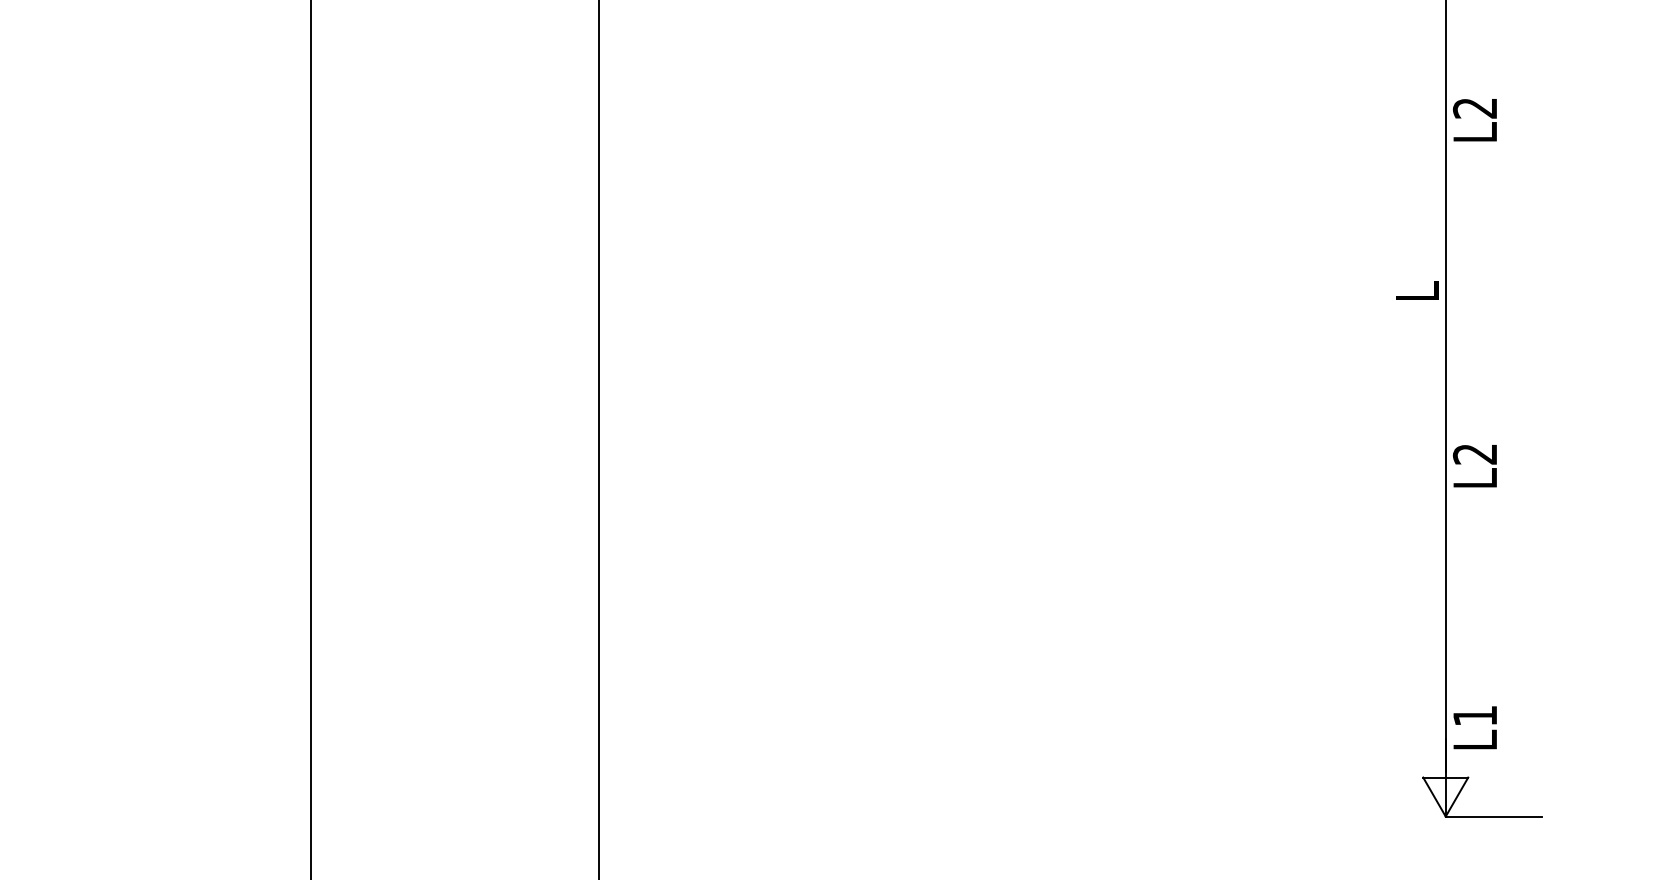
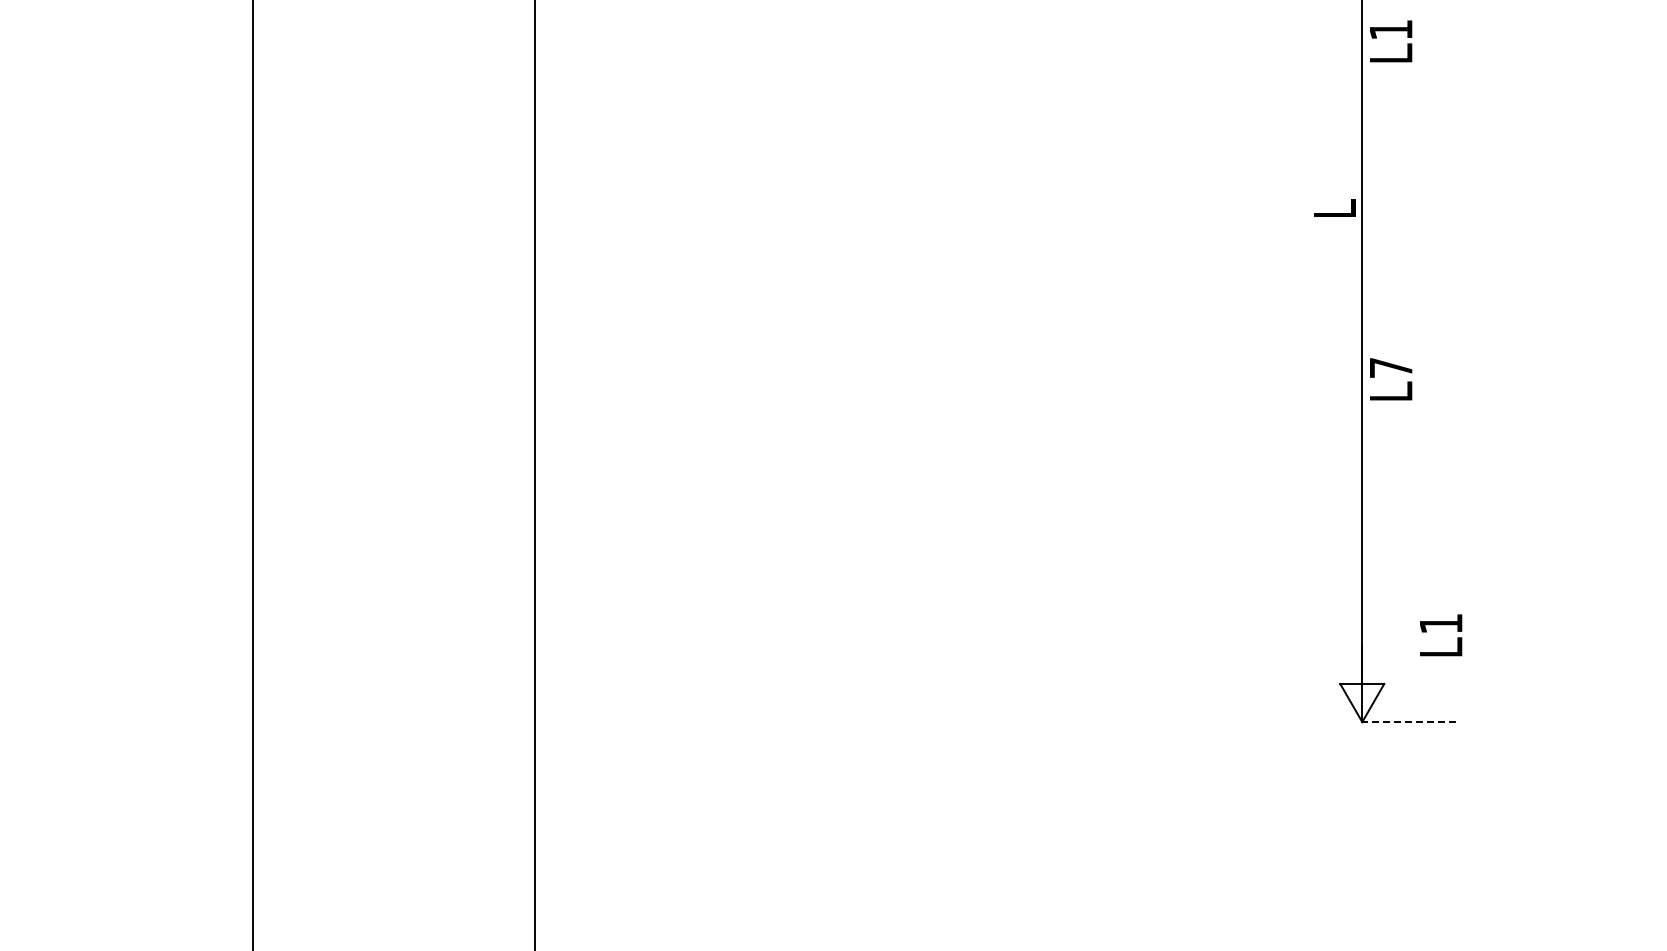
text: (1474, 108) -> (1390, 30), L2 -> L1
text: (1474, 454) -> (1390, 368), L2 -> L7
text: (1475, 727) -> (1441, 635), moved
line: (1493, 816) -> (1408, 722), solid -> dashed

